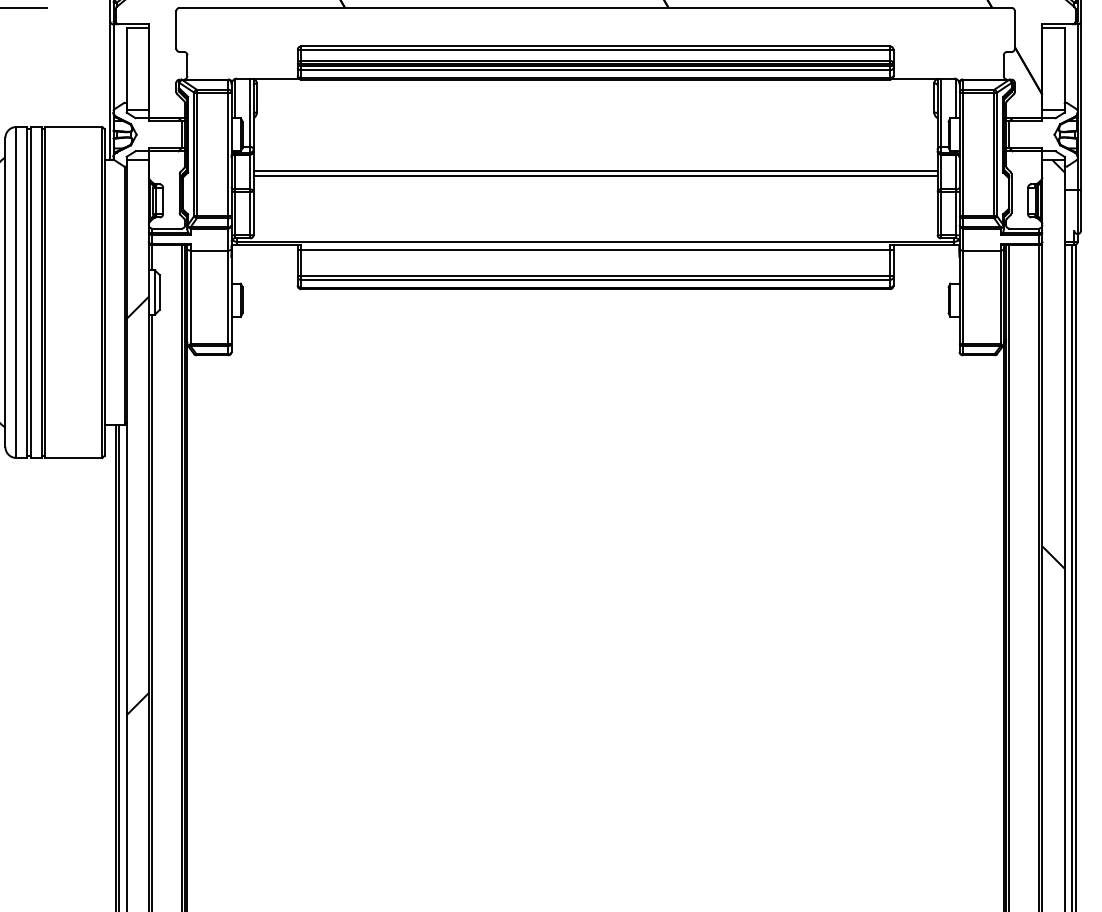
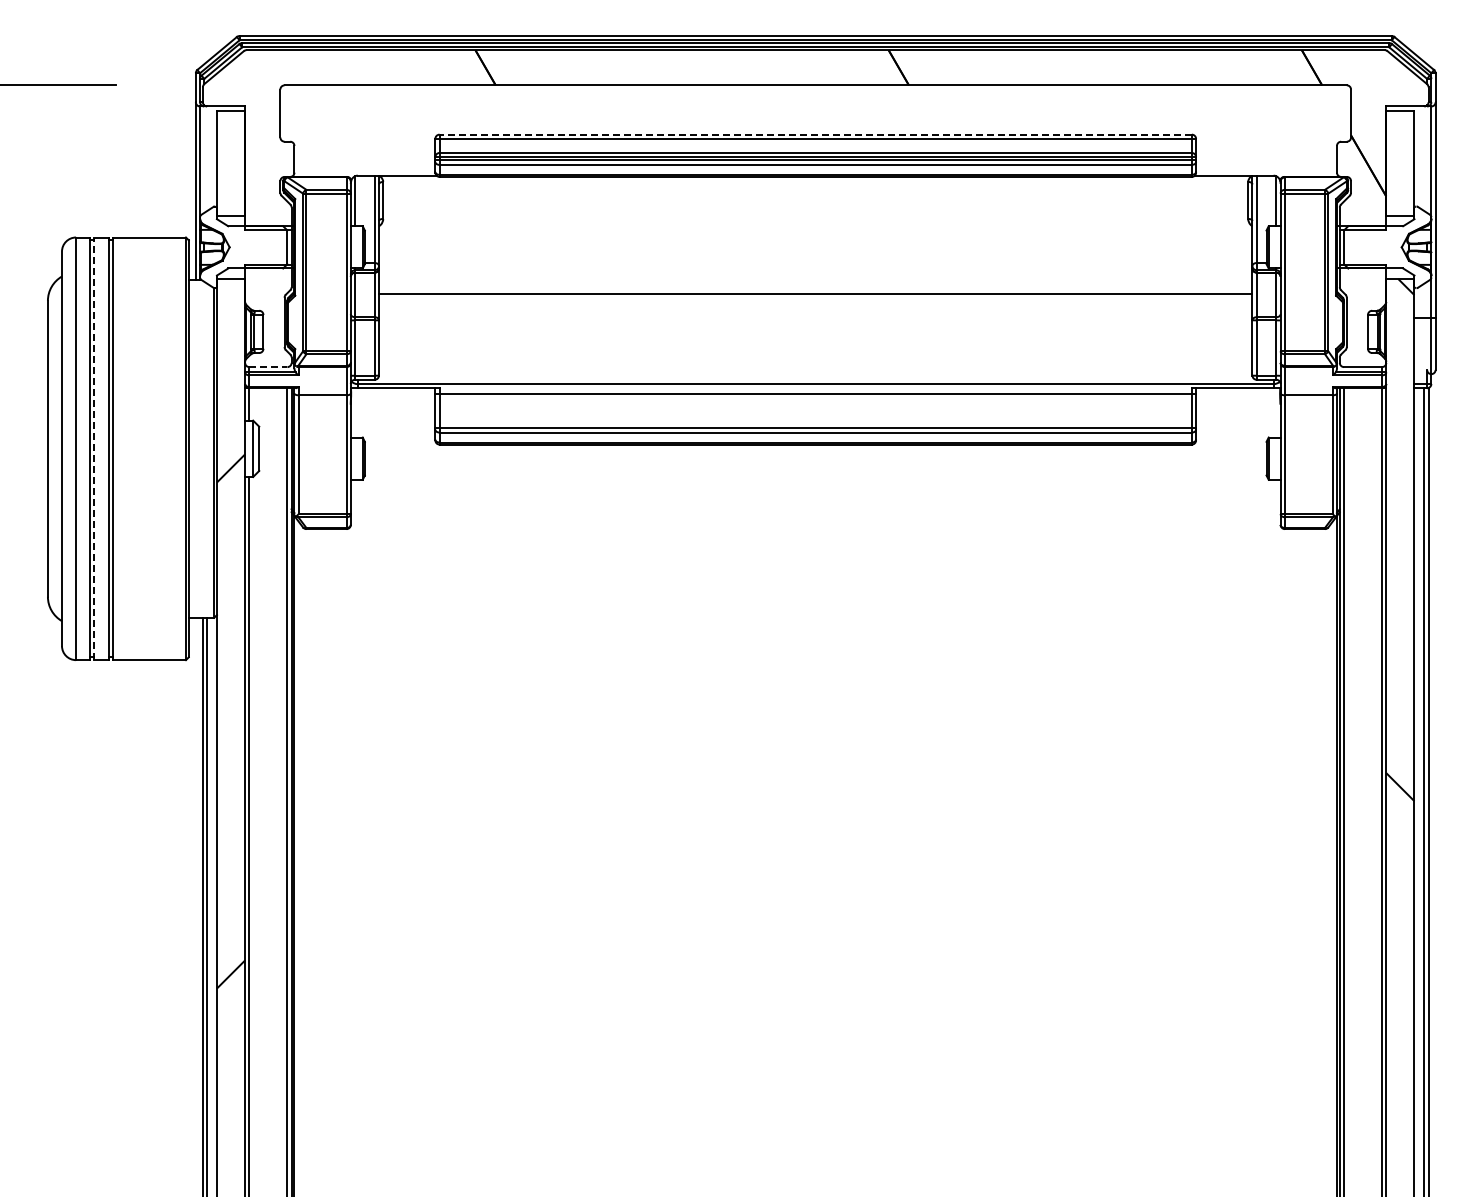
line: (595, 46) -> (815, 134), solid -> dashed
line: (595, 175) -> (815, 299), removed
line: (167, 228) -> (268, 367), solid -> dashed
line: (30, 292) -> (94, 448), solid -> dashed

